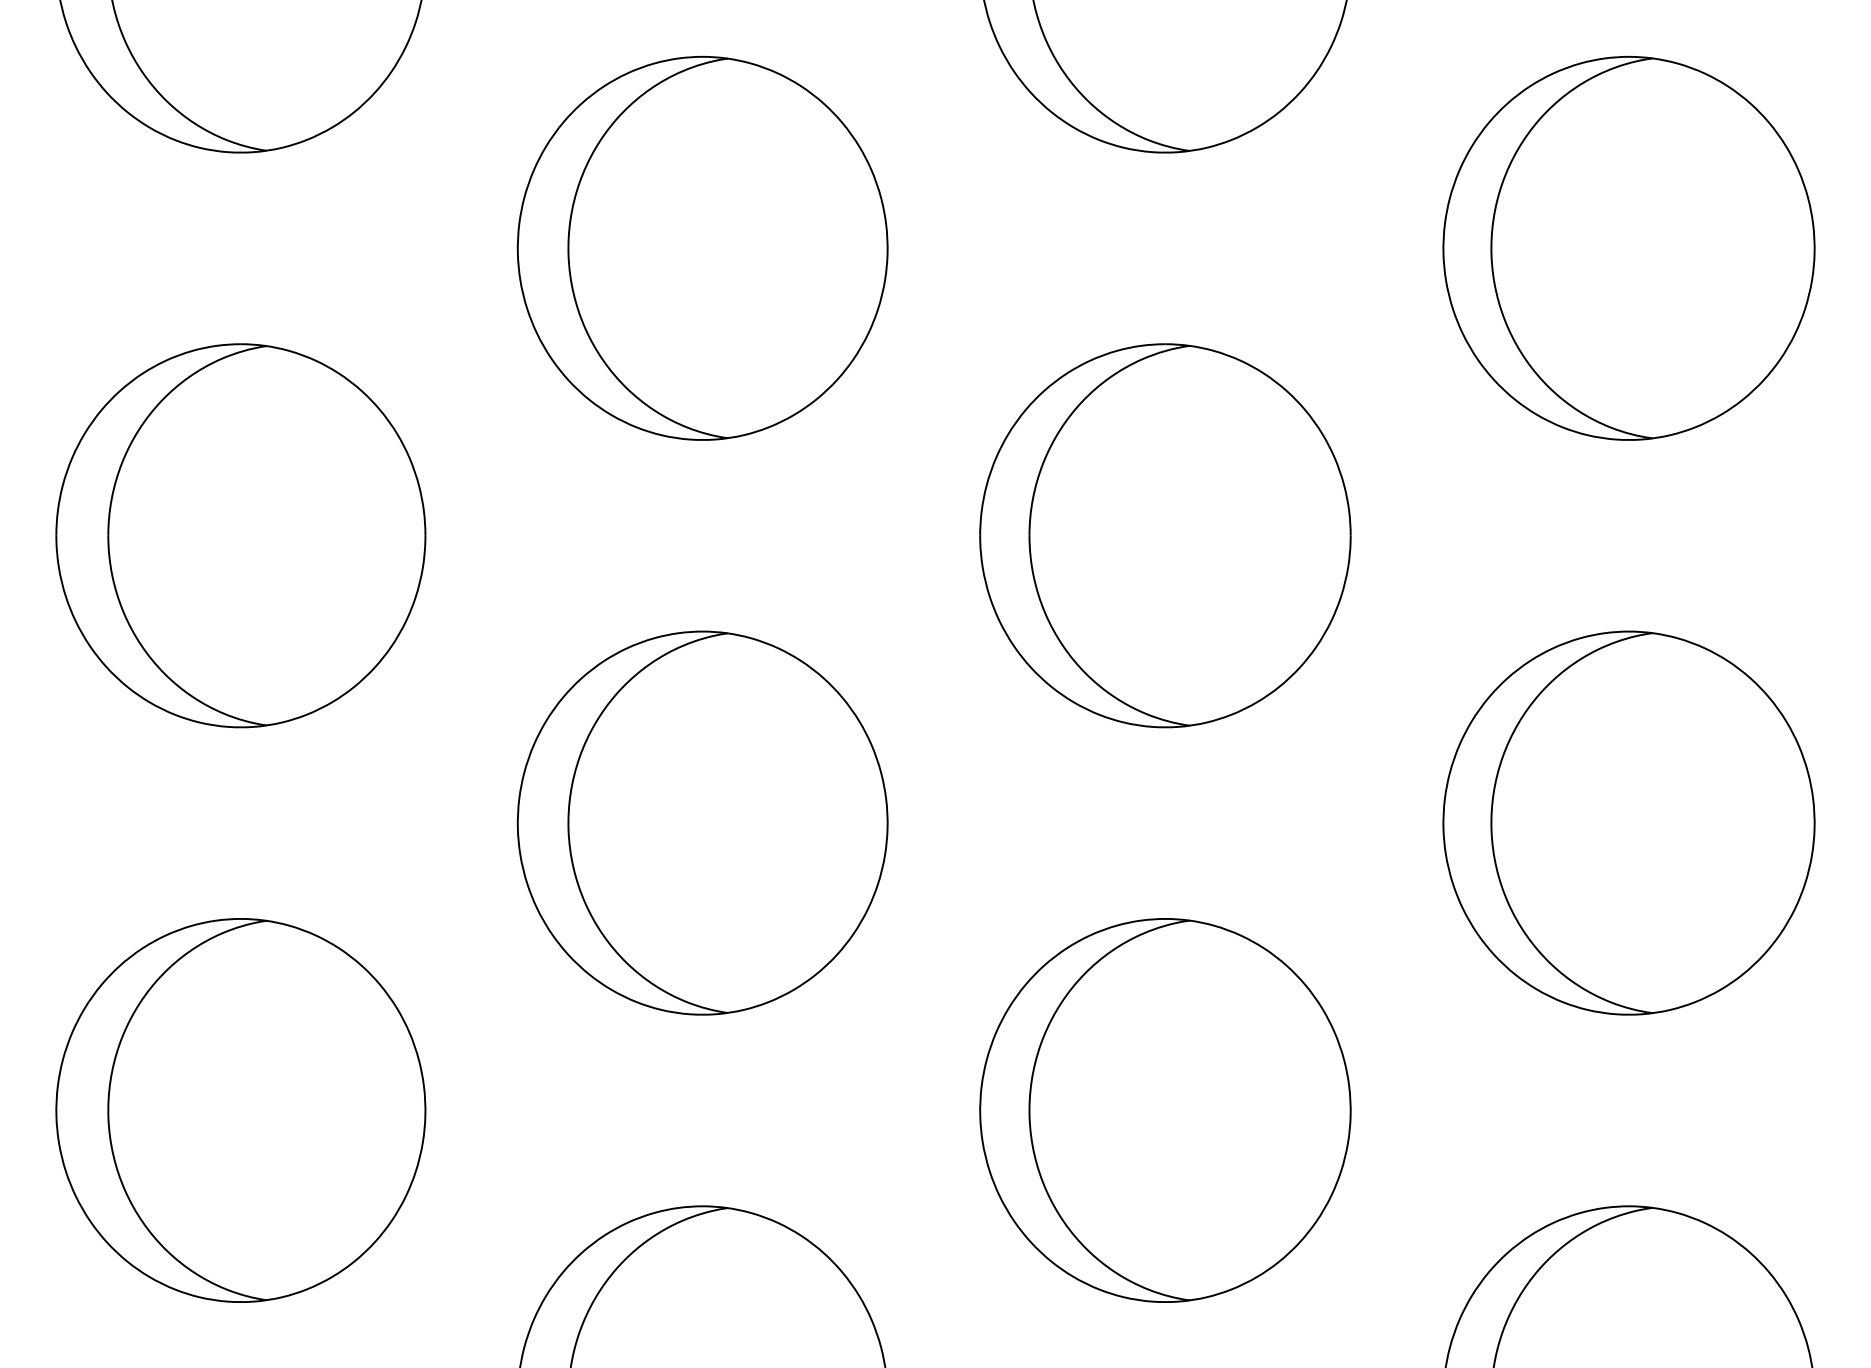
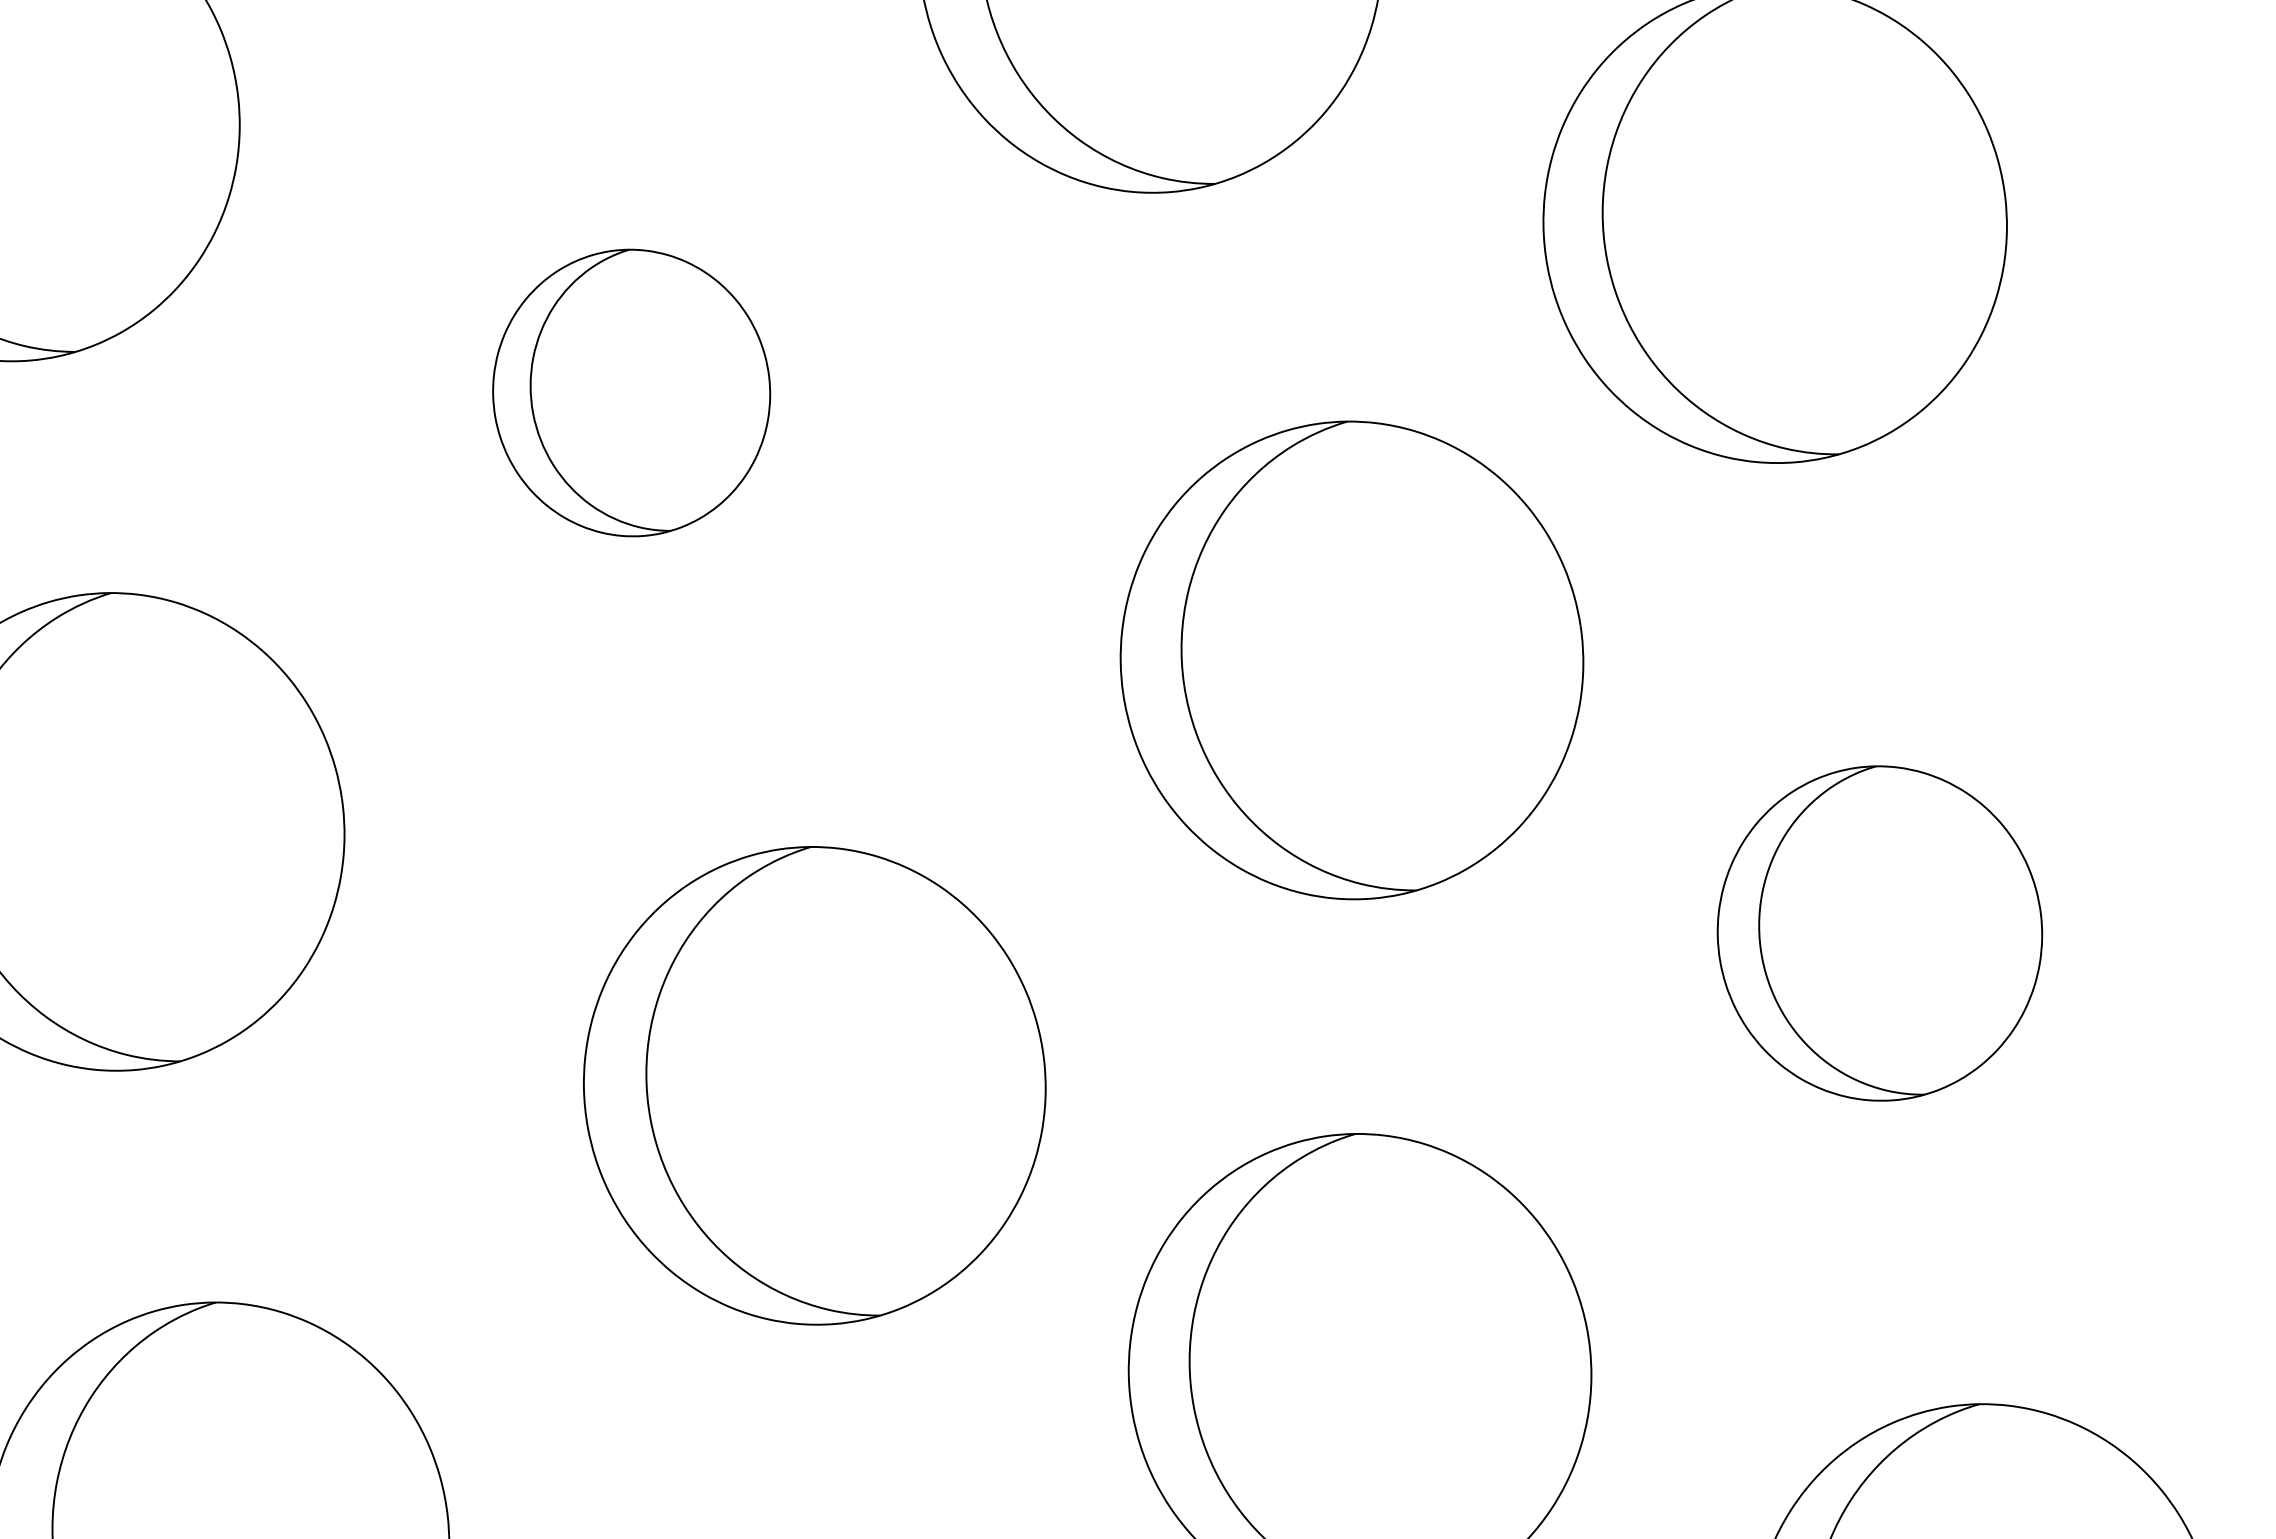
part: (702, 248) -> (631, 393), size x0.6
part: (1165, 535) -> (1352, 660), moved
part: (702, 822) -> (814, 1085), moved
part: (1628, 822) -> (1879, 932), size x0.7

